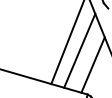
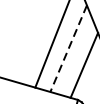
line: (79, 51) -> (68, 49), solid -> dashed

